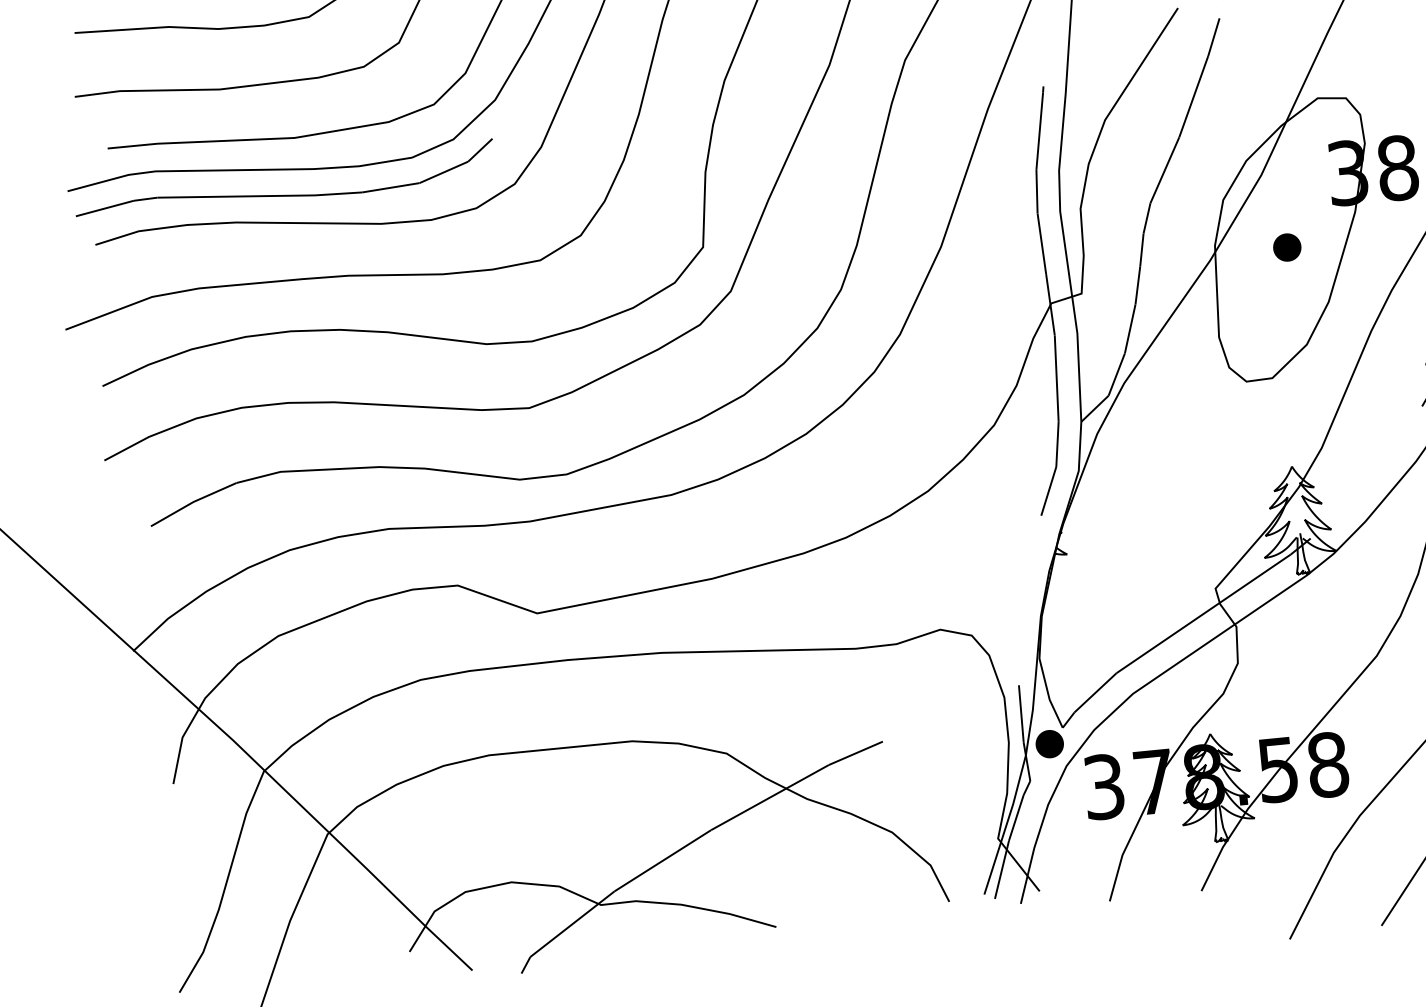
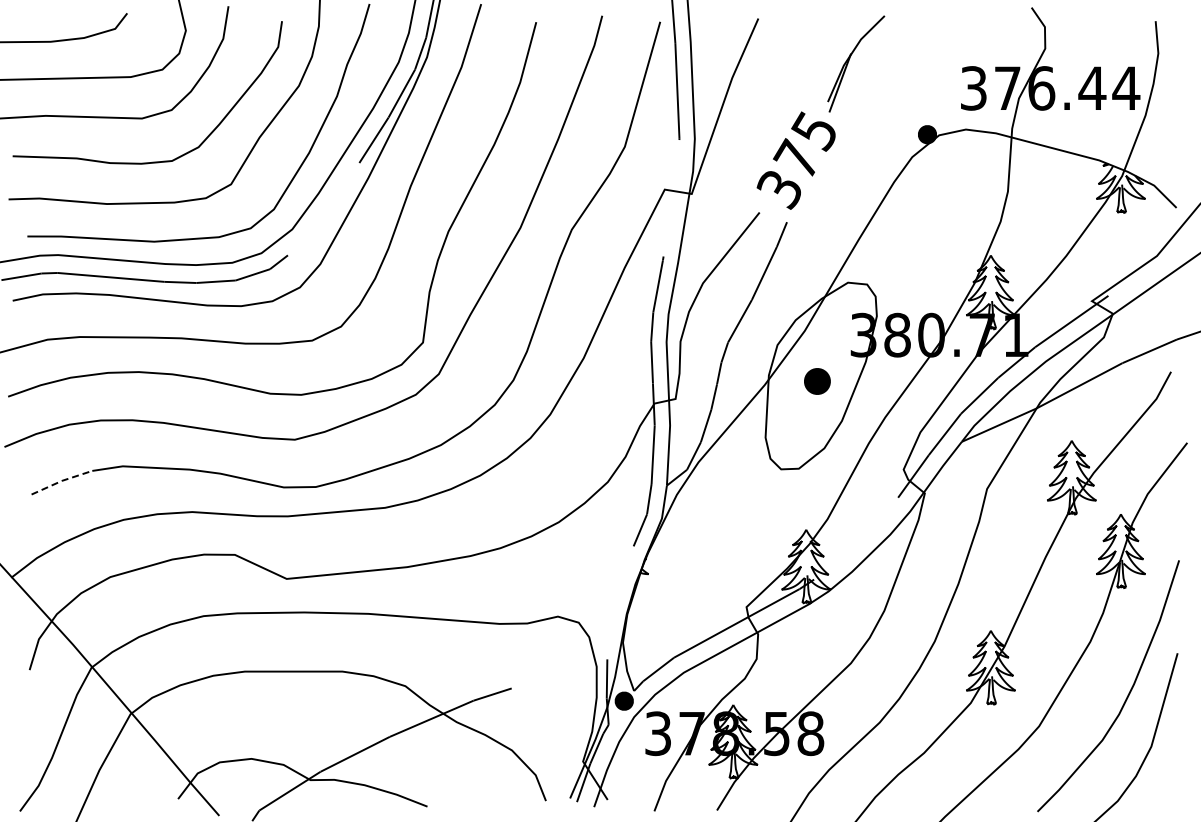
part: (1287, 247) -> (817, 381), size x1.4
line: (192, 501) -> (61, 480), solid -> dashed

